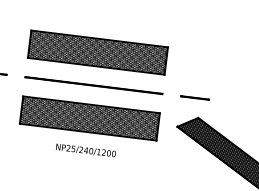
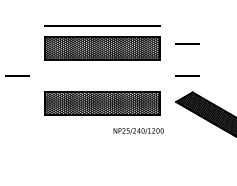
line: (199, 59) -> (187, 43), added
line: (93, 84) -> (102, 25), moved
text: (85, 151) -> (138, 131), moved

